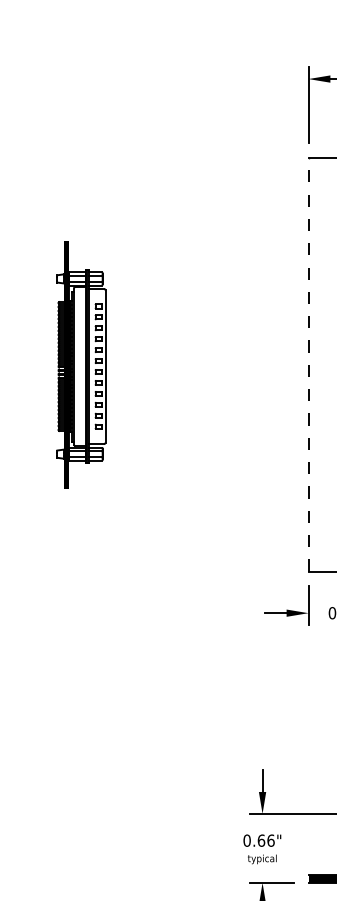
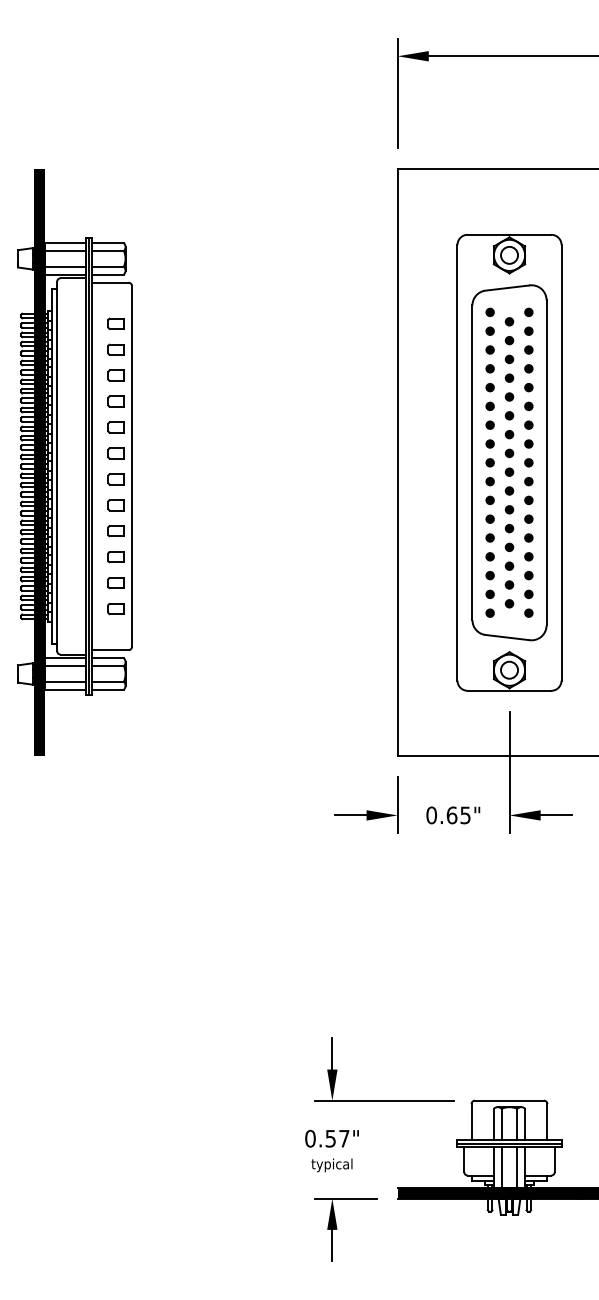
part: (81, 364) -> (74, 462), size x1.67
line: (308, 364) -> (397, 462), dashed -> solid
text: (266, 840) -> (337, 1138), 0.66" -> 0.57"

